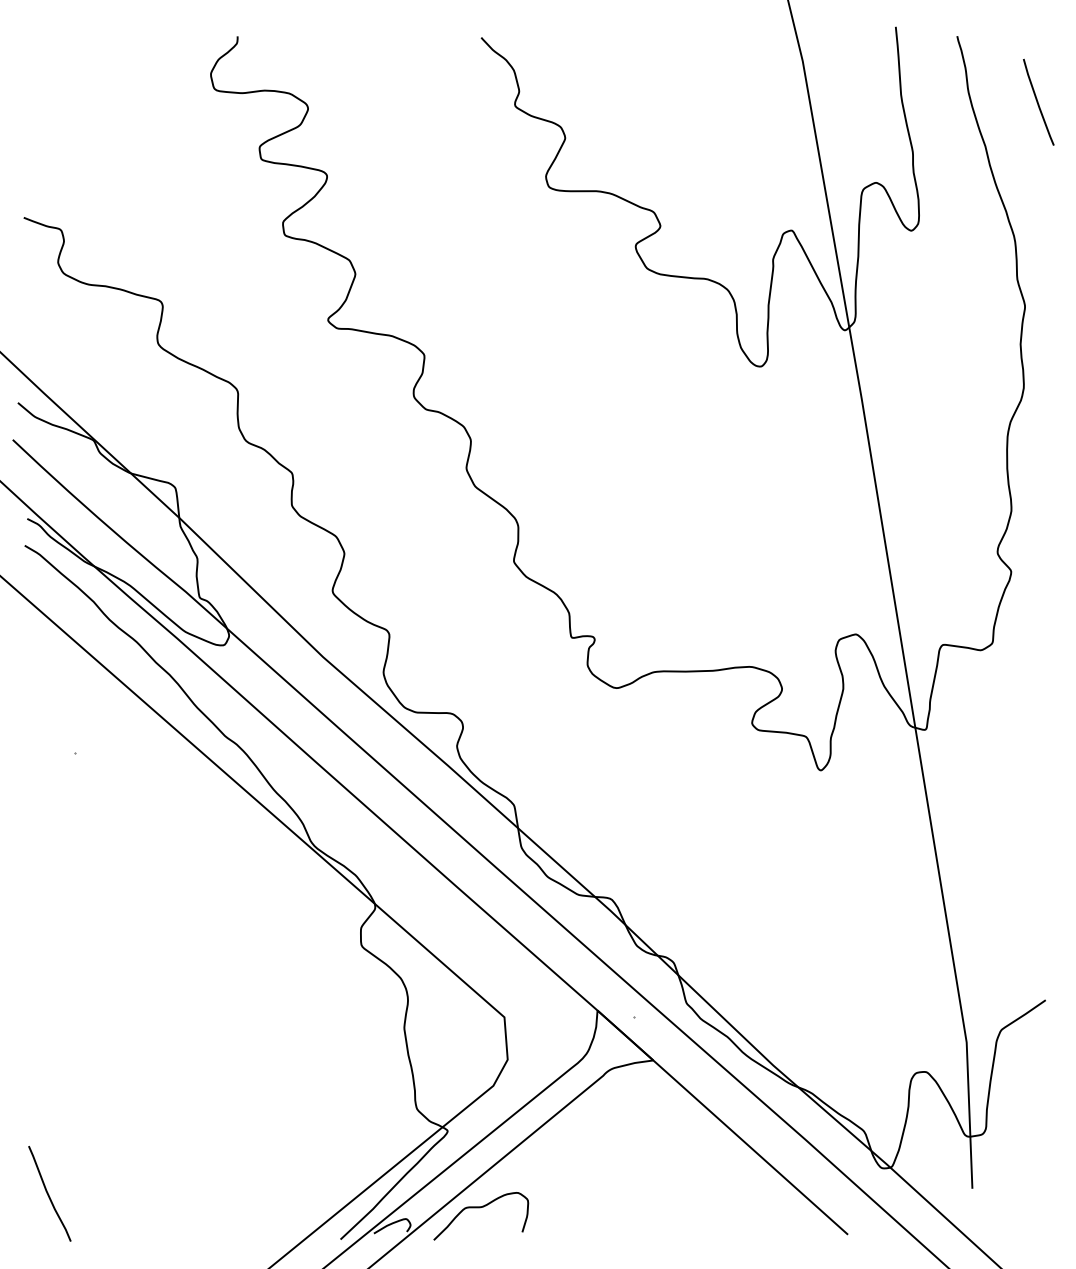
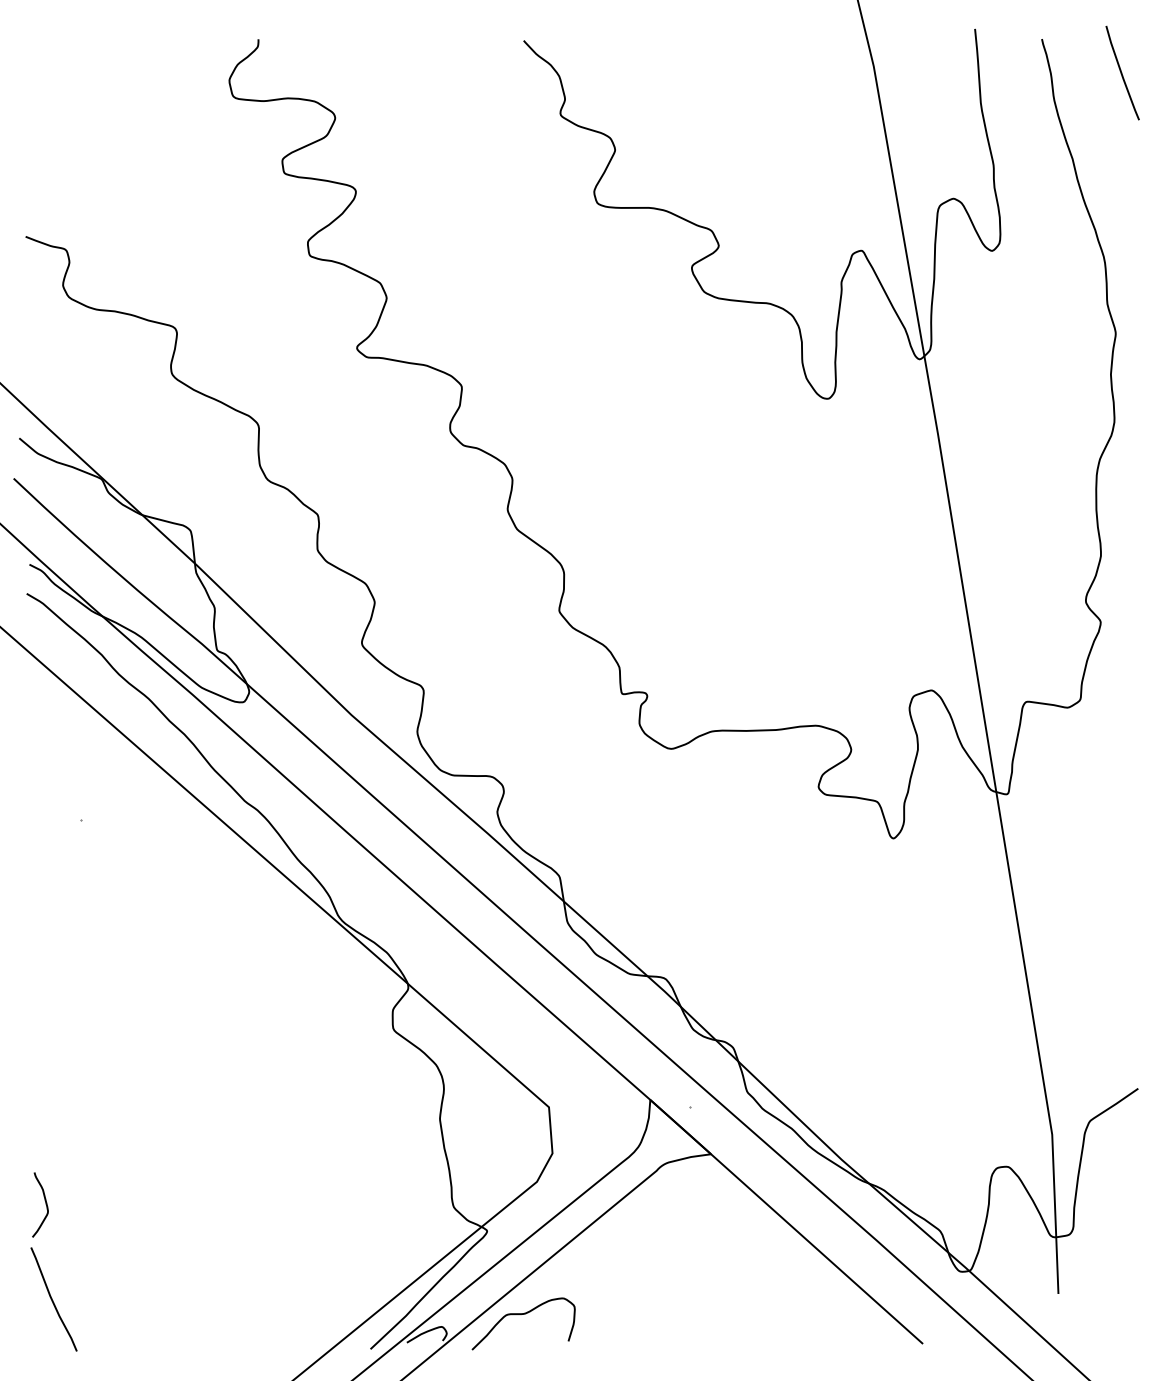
line: (1038, 101) -> (1122, 72), moved
curve: (42, 1106) -> (45, 1204), added

